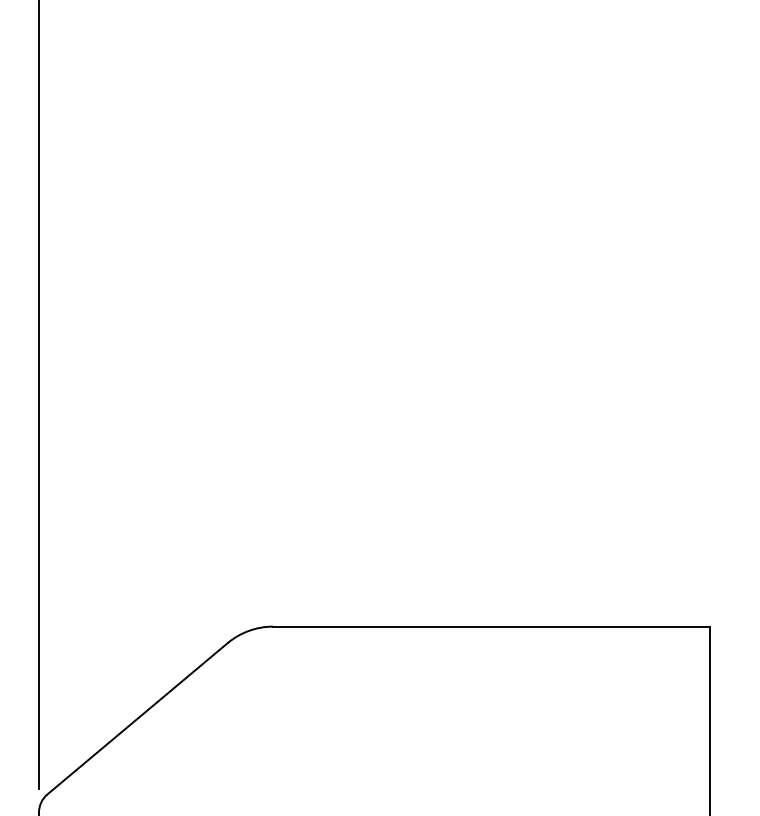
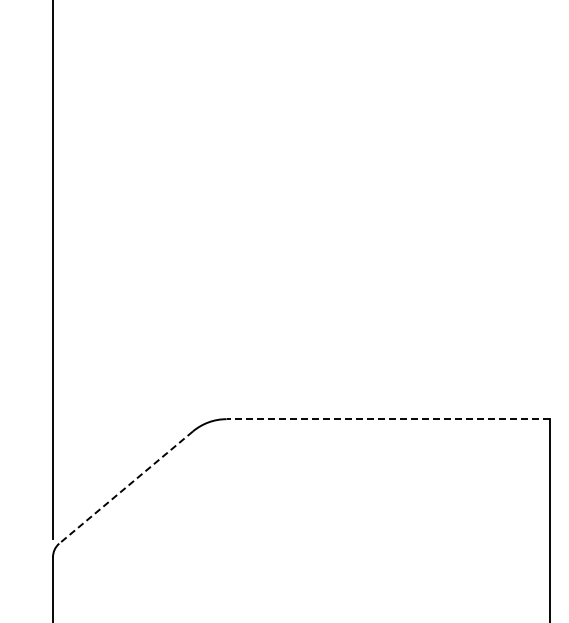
line: (491, 627) -> (388, 419), solid -> dashed
line: (136, 718) -> (125, 487), solid -> dashed

